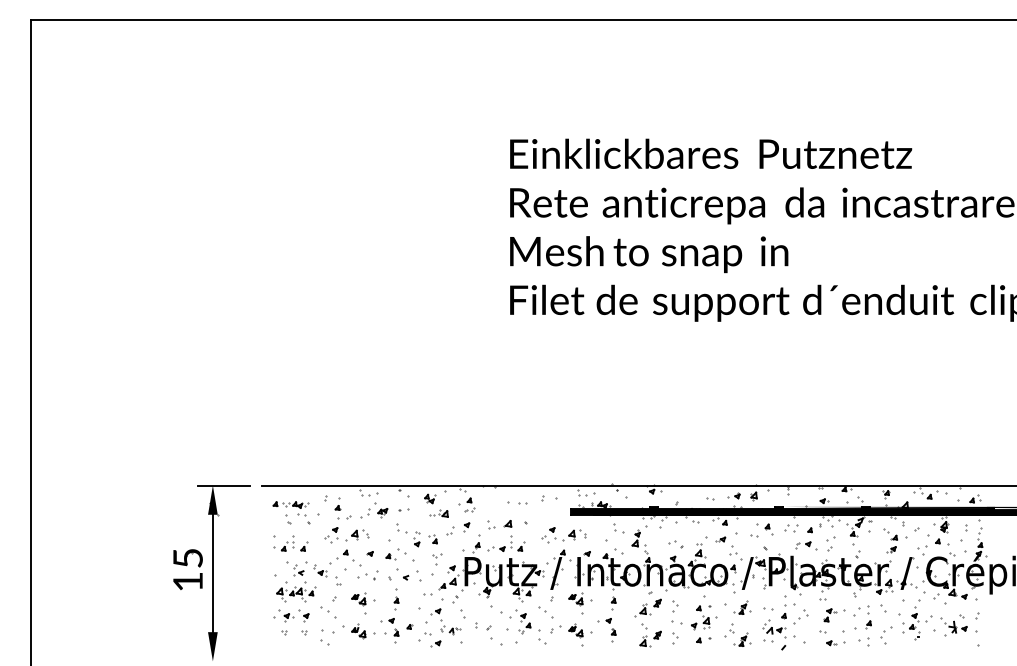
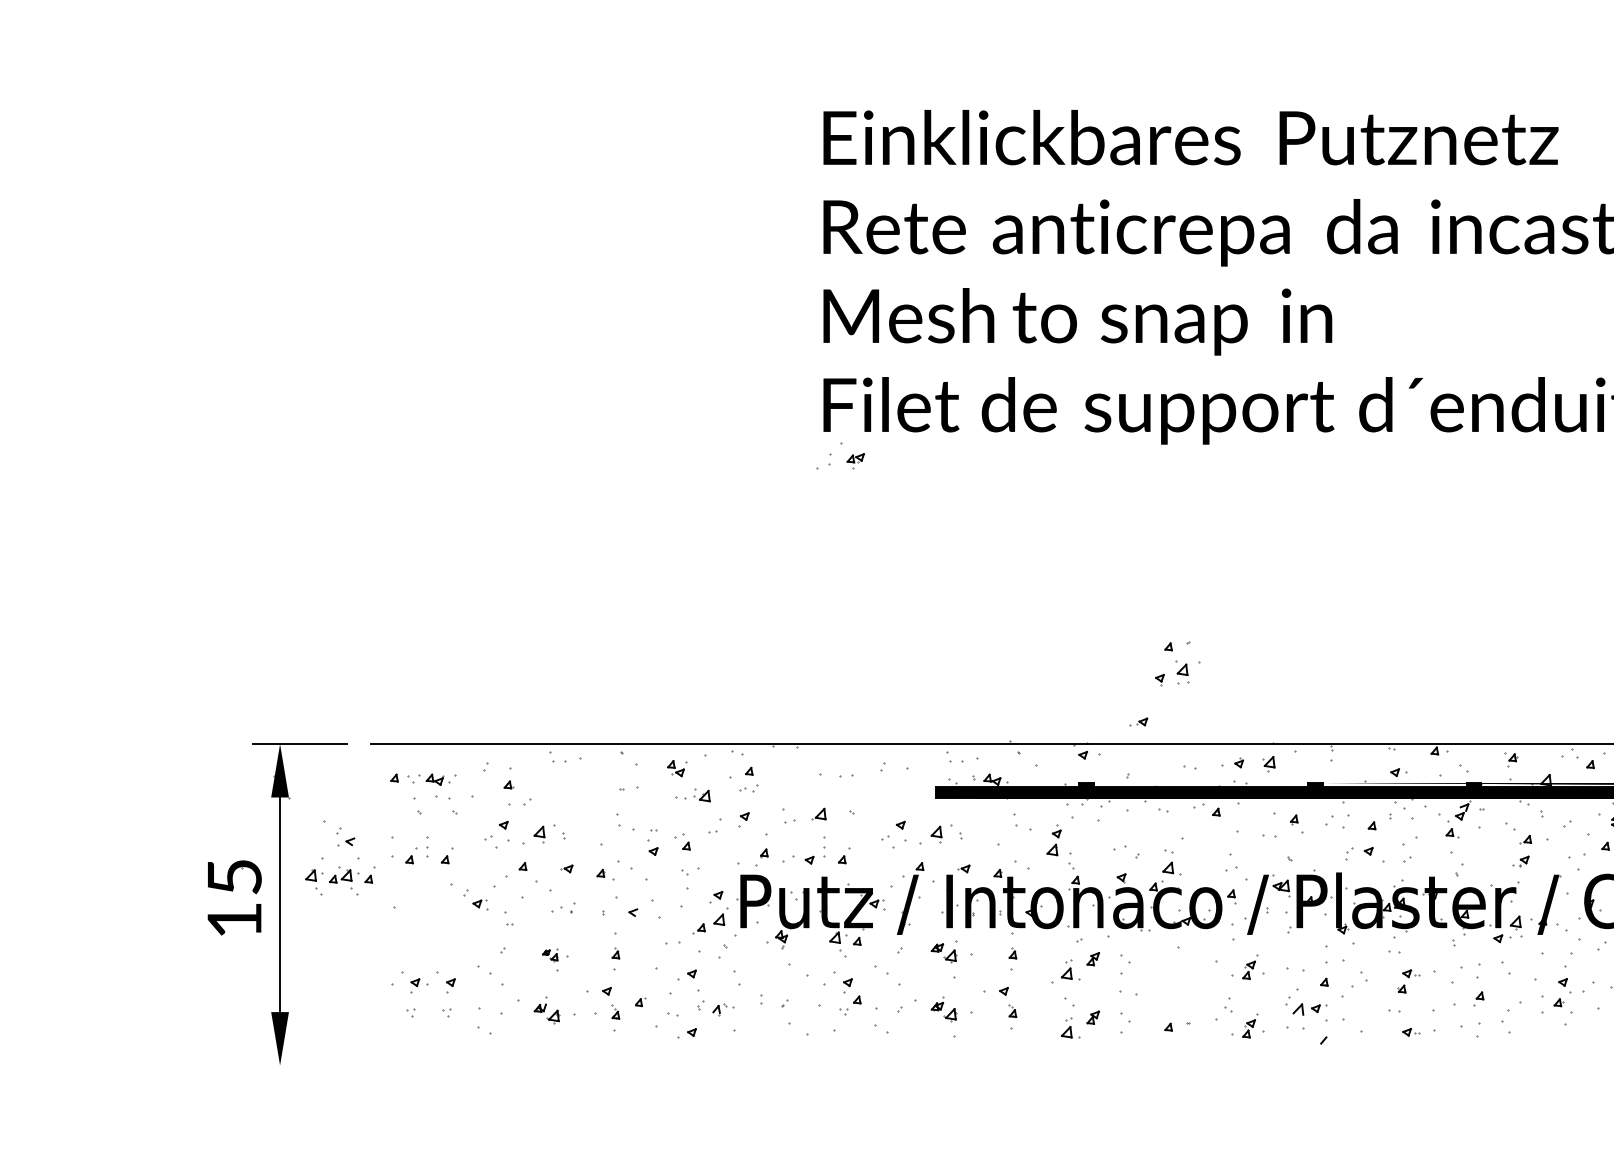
part: (374, 510) -> (840, 456), moved
part: (720, 539) -> (1138, 722), moved
part: (367, 575) -> (562, 908), size x0.6
part: (296, 581) -> (341, 857), moved
part: (363, 603) -> (555, 959), size x0.6
part: (704, 617) -> (1178, 663), moved

